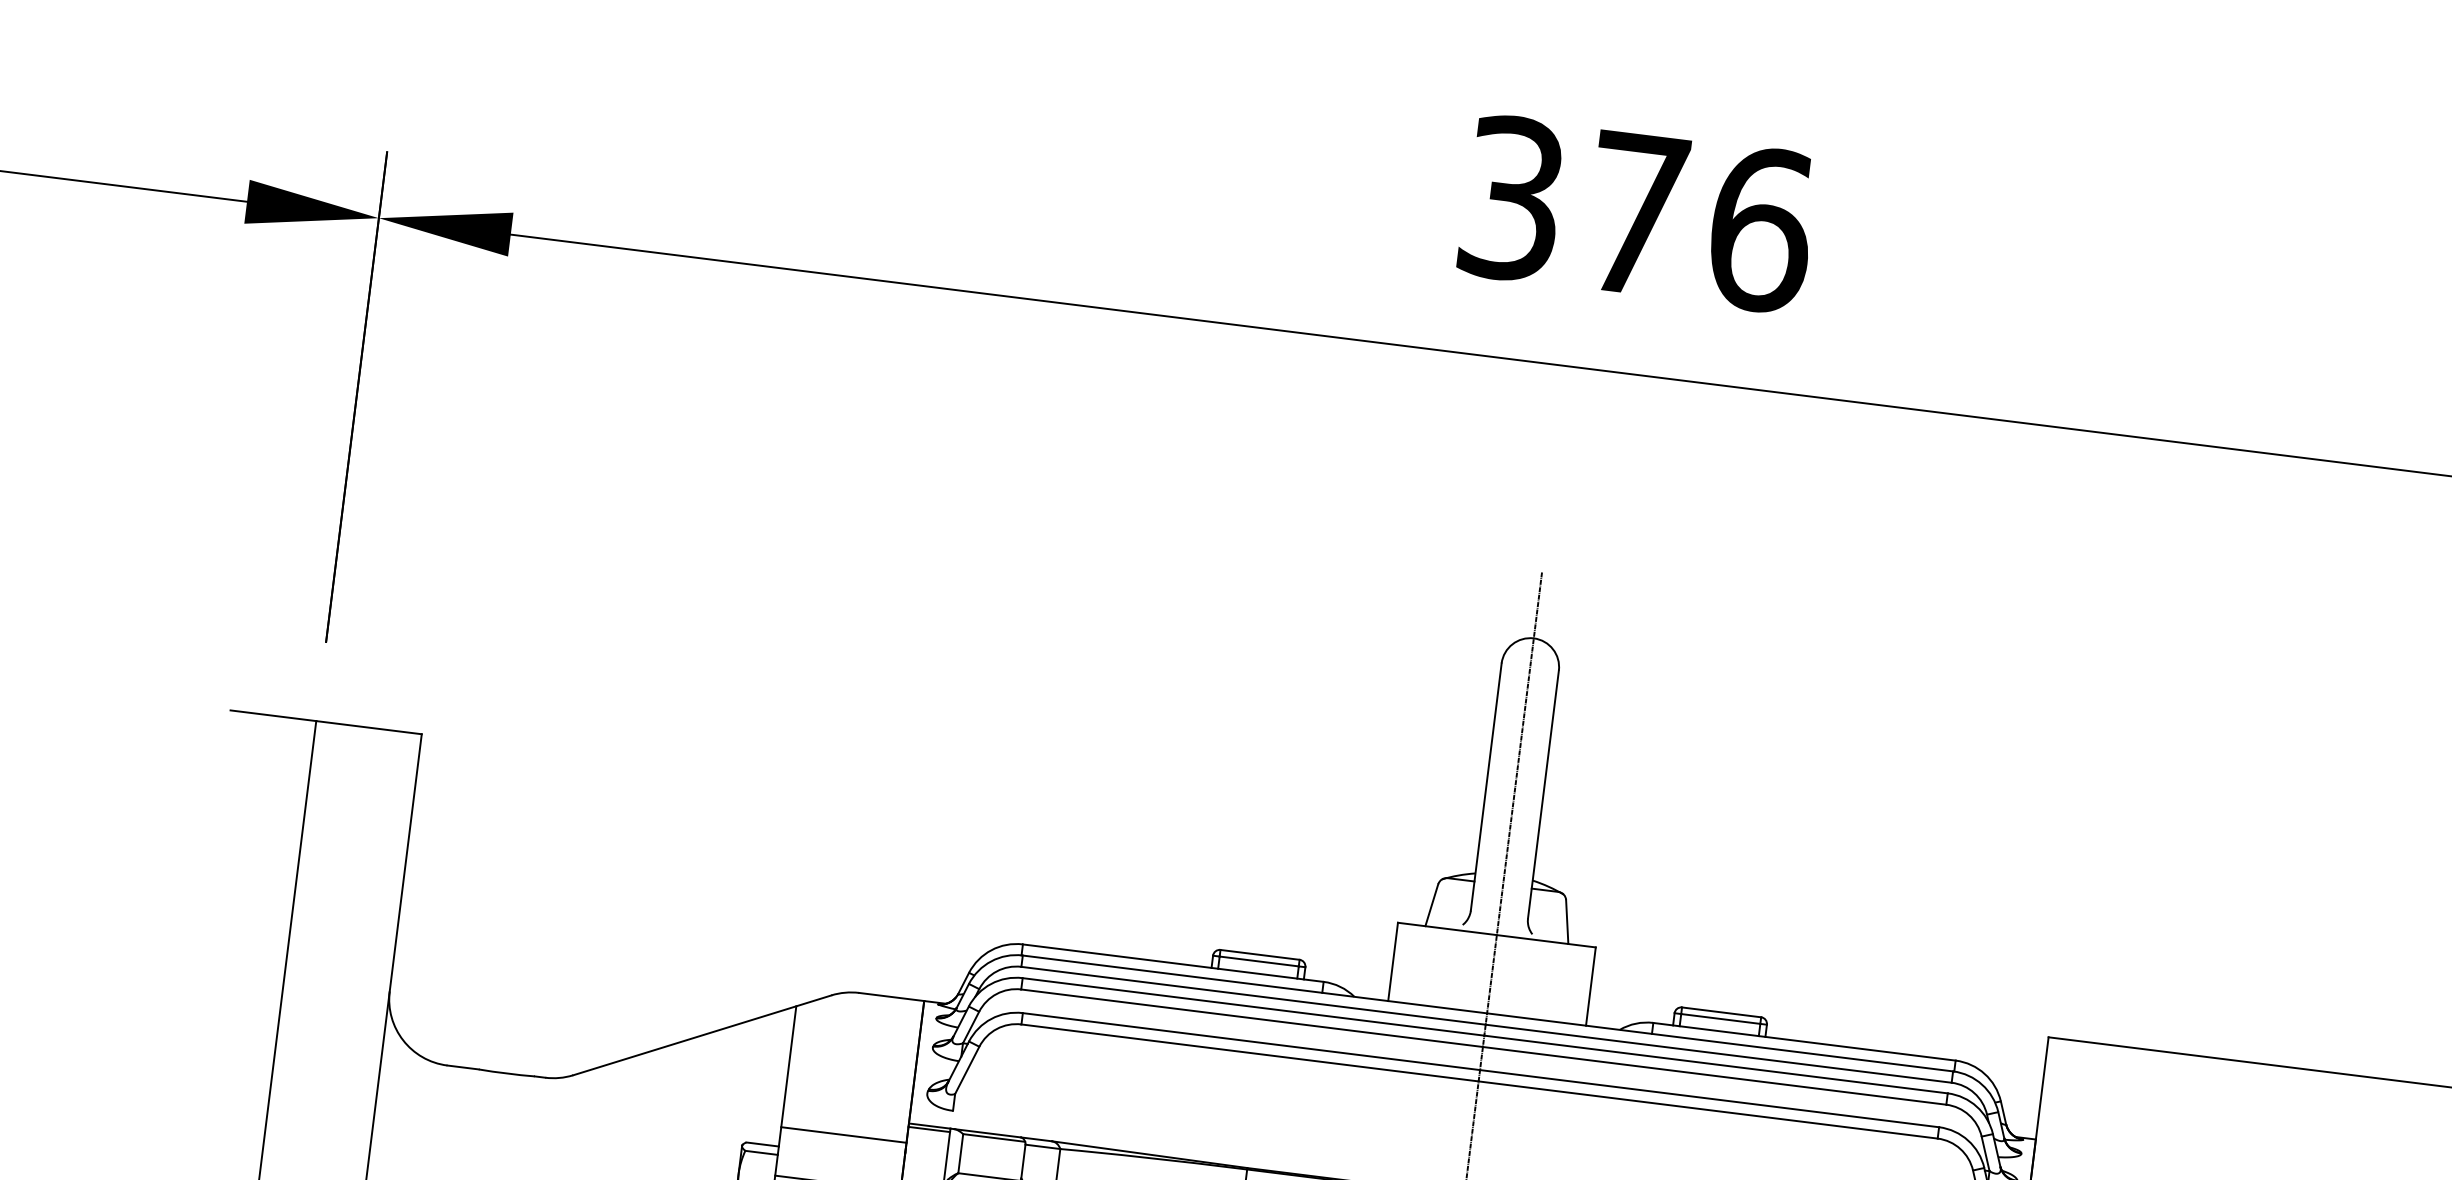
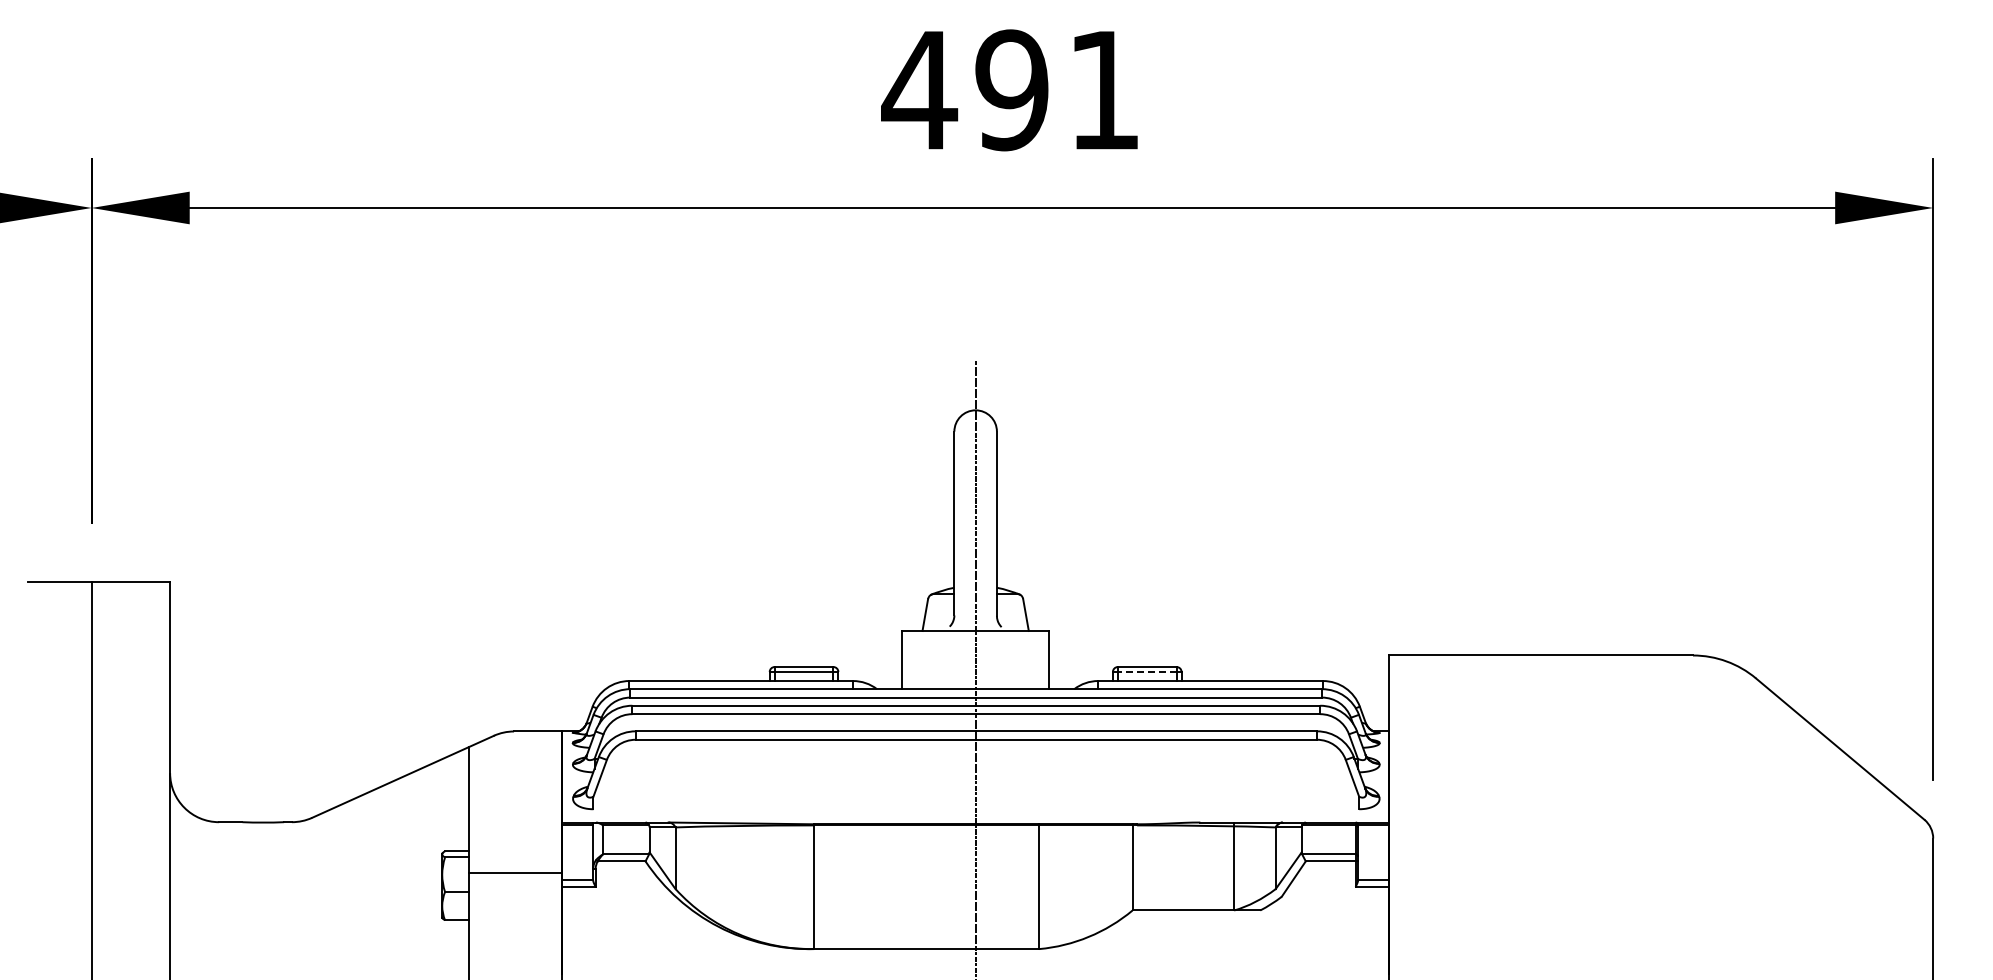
text: (1635, 214) -> (1011, 90), 376 -> 491
line: (1719, 1018) -> (1146, 671), solid -> dashed
line: (843, 1134) -> (515, 836), removed

